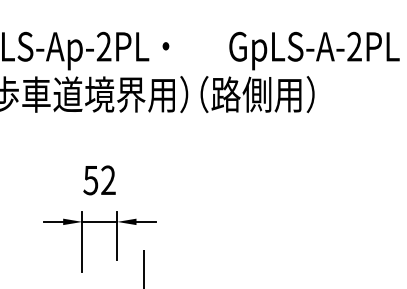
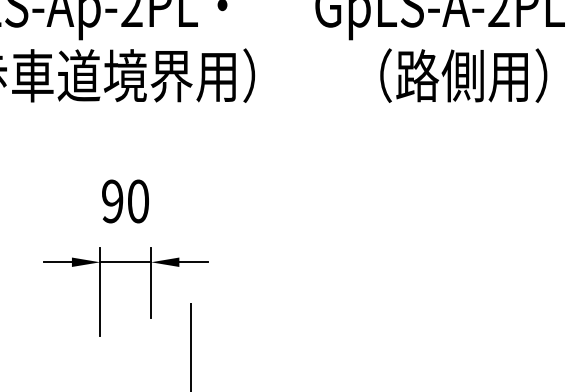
text: (257, 94) -> (463, 75), moved
text: (99, 180) -> (125, 201), 52 -> 90

